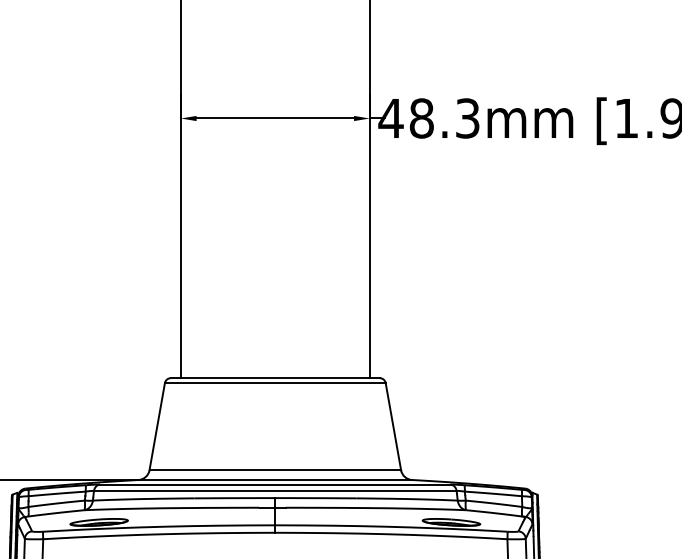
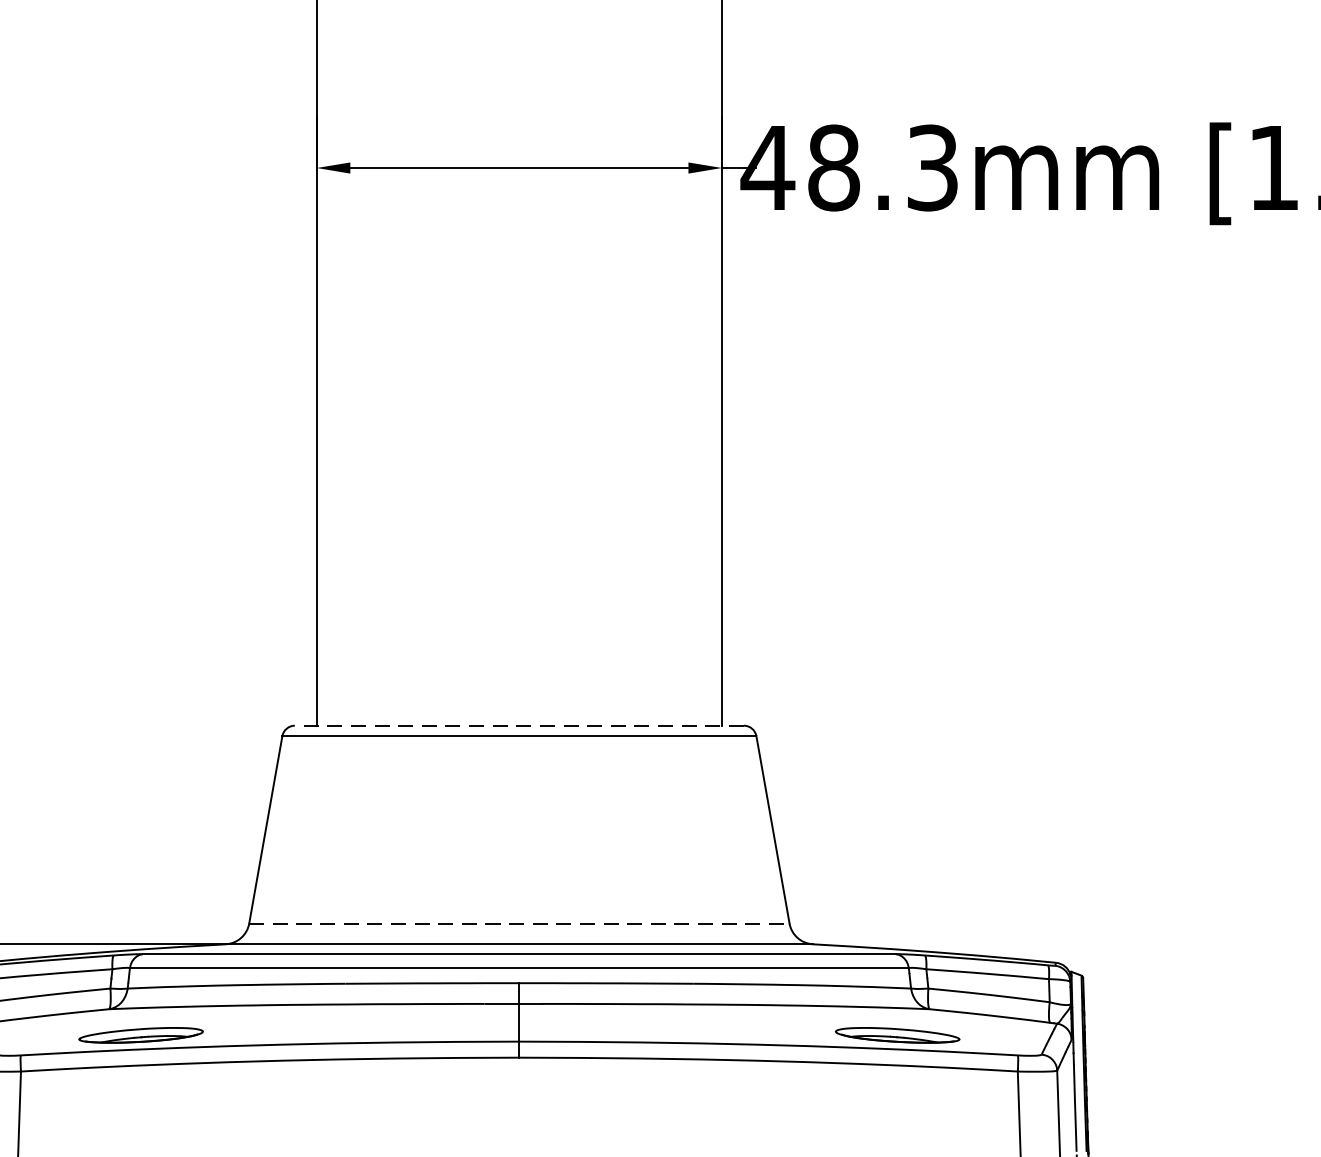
line: (275, 378) -> (519, 726), solid -> dashed
line: (275, 470) -> (519, 923), solid -> dashed

